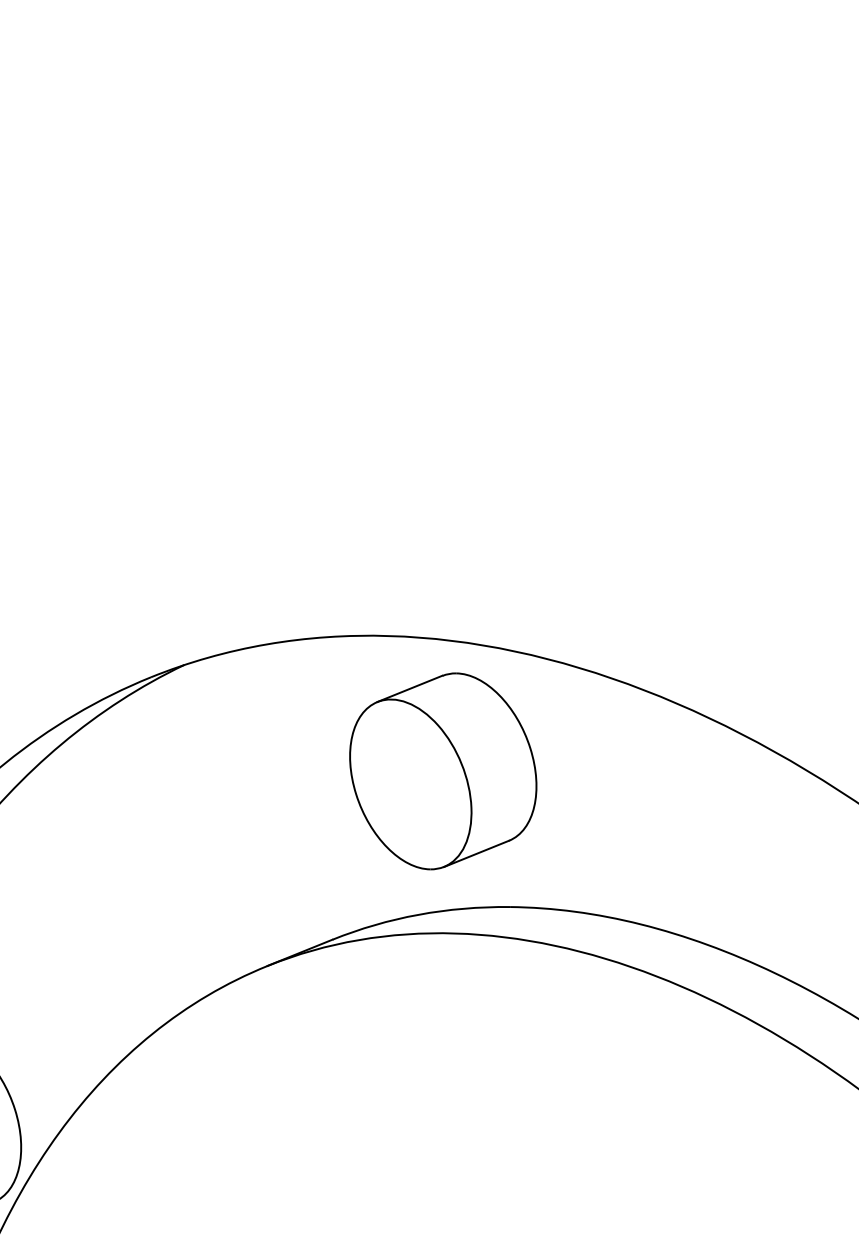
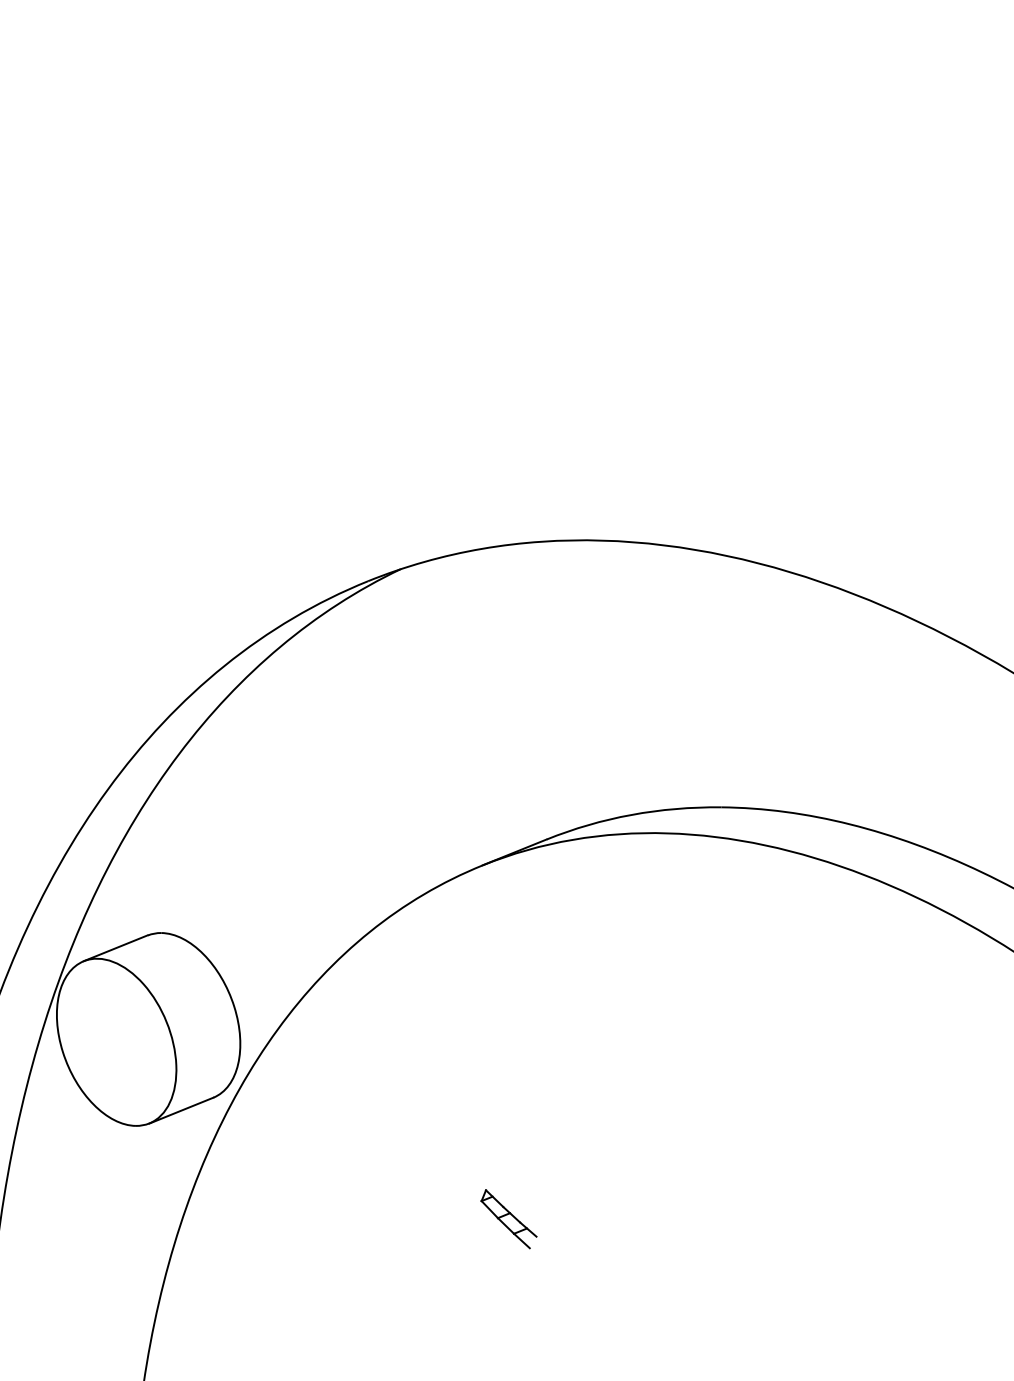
part: (443, 771) -> (655, 673), removed

